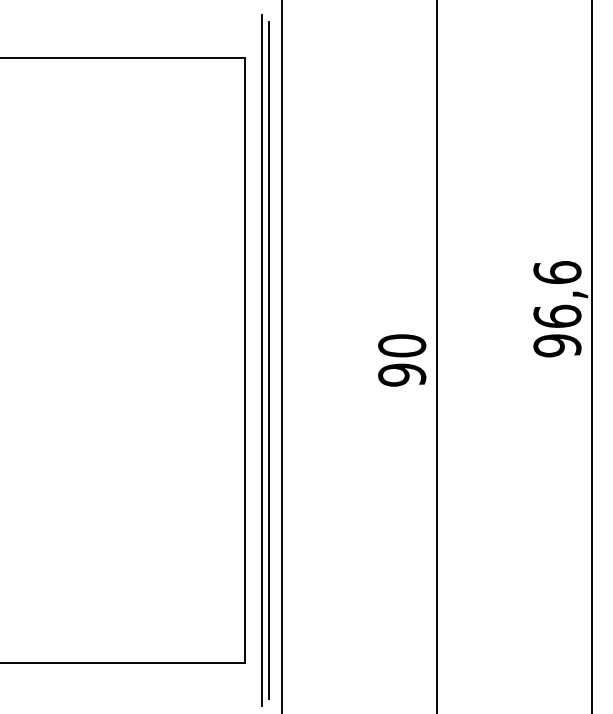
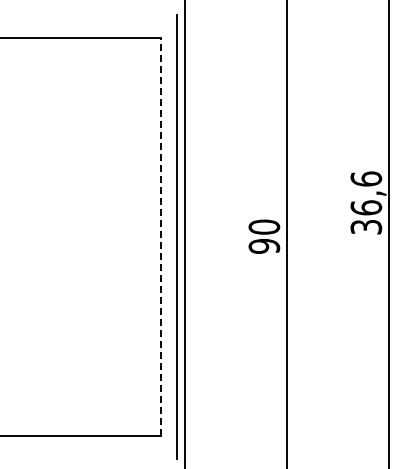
text: (556, 344) -> (365, 226), 96,6 -> 36,6
line: (244, 360) -> (160, 236), solid -> dashed
line: (260, 360) -> (171, 236), removed

